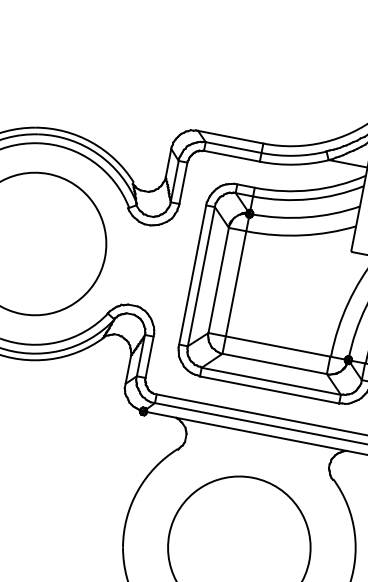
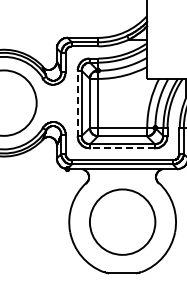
line: (192, 275) -> (77, 103), solid -> dashed
line: (269, 390) -> (122, 148), solid -> dashed

